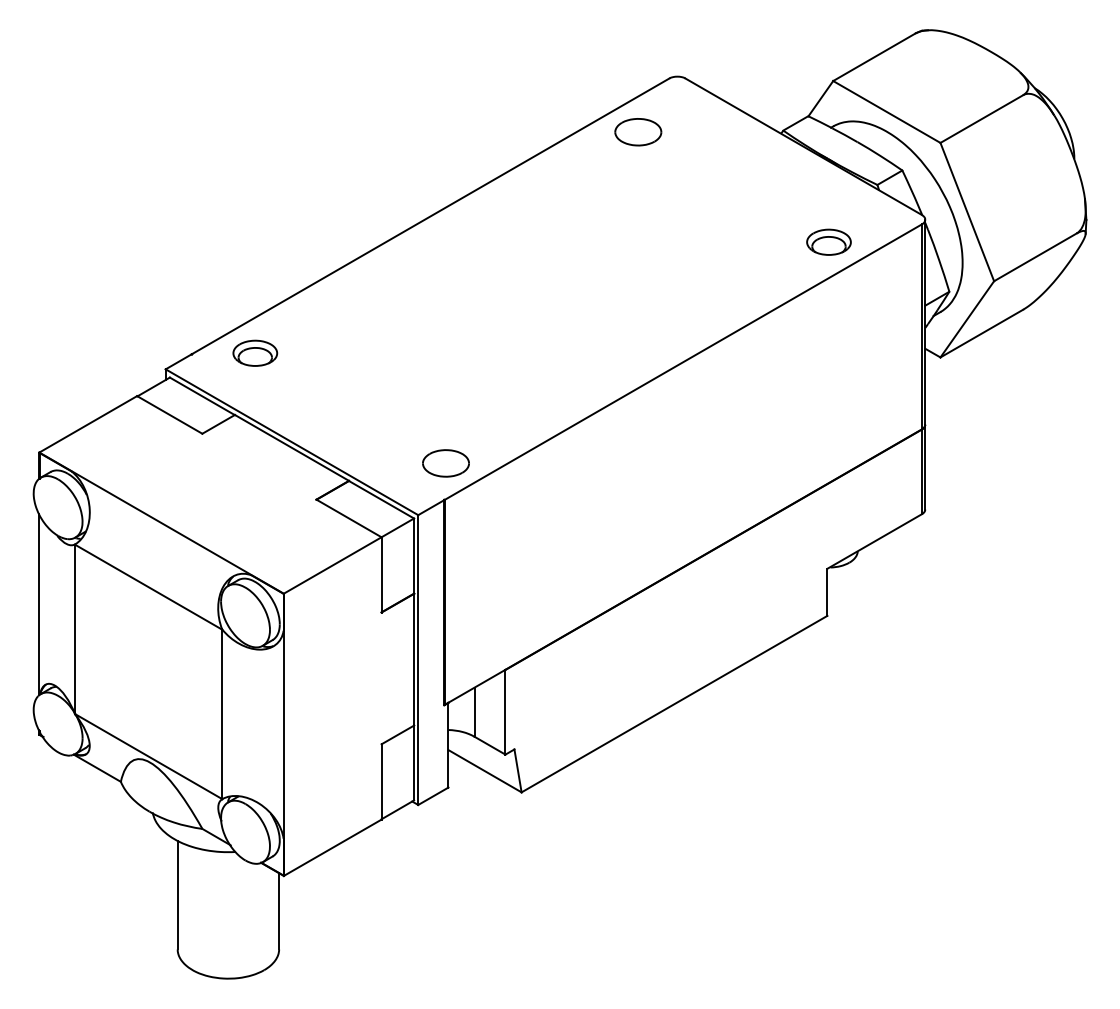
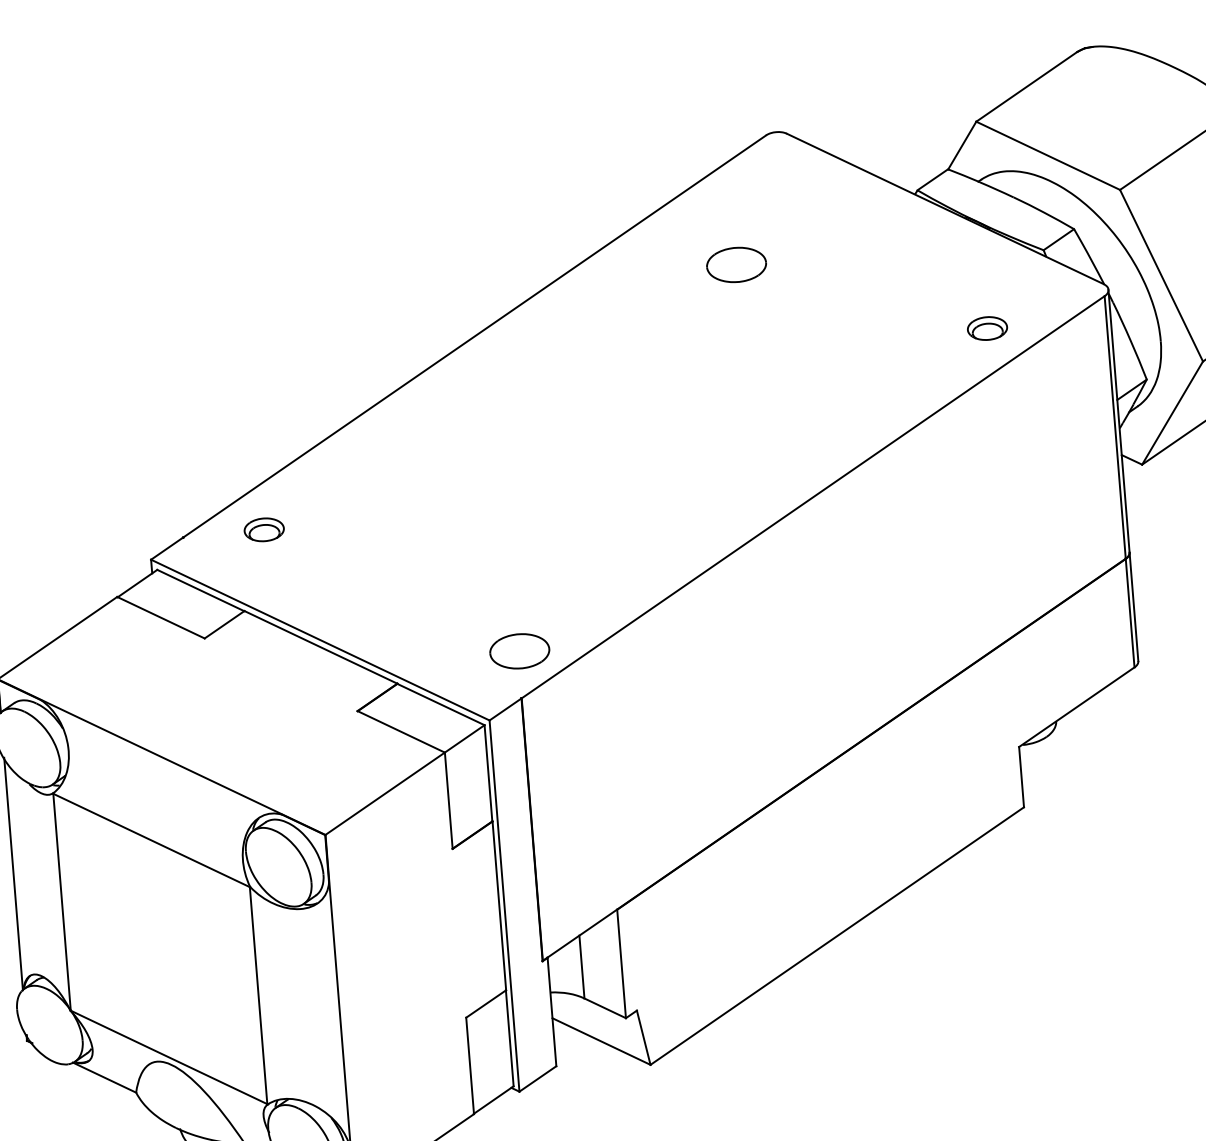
part: (638, 132) -> (736, 265), moved
part: (828, 241) -> (986, 327), size x0.7
part: (255, 352) -> (264, 528), size x0.7

